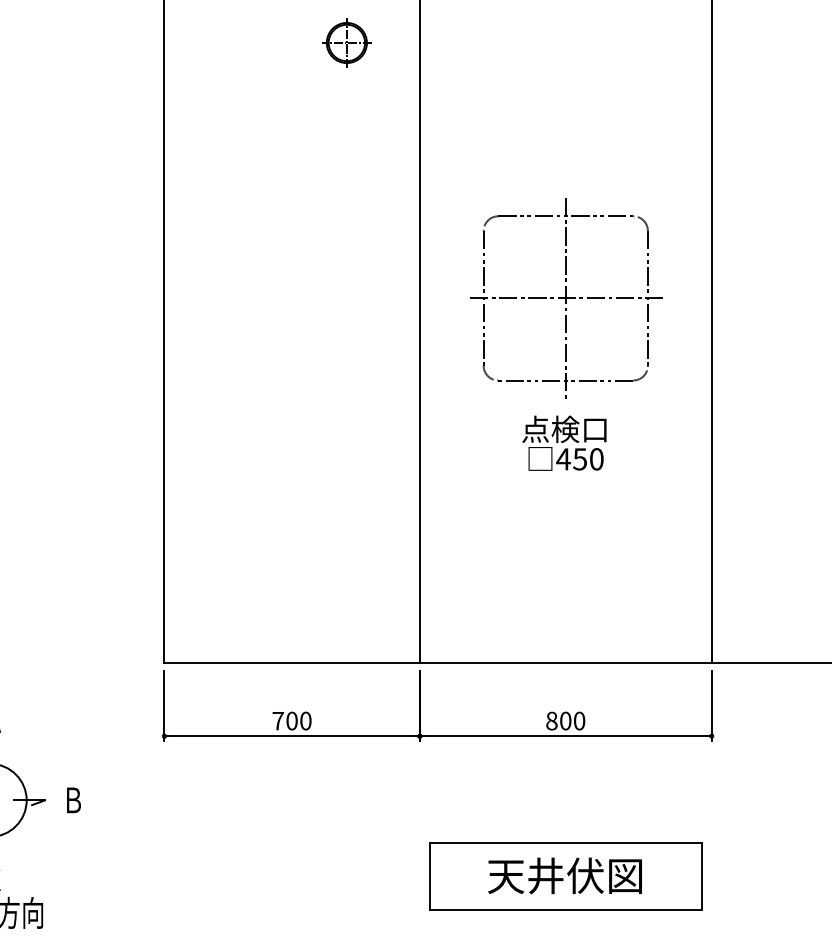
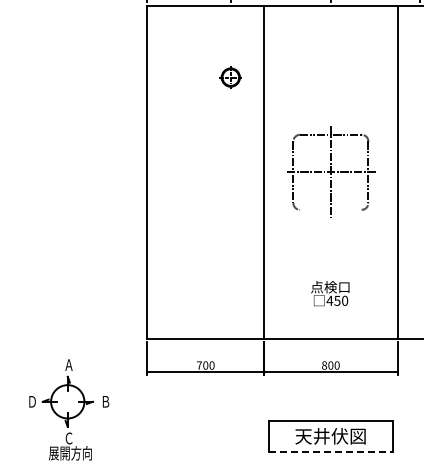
part: (346, 42) -> (230, 77), moved
line: (564, 379) -> (330, 209), removed
text: (564, 443) -> (330, 293), moved
line: (567, 909) -> (331, 451), solid -> dashed

